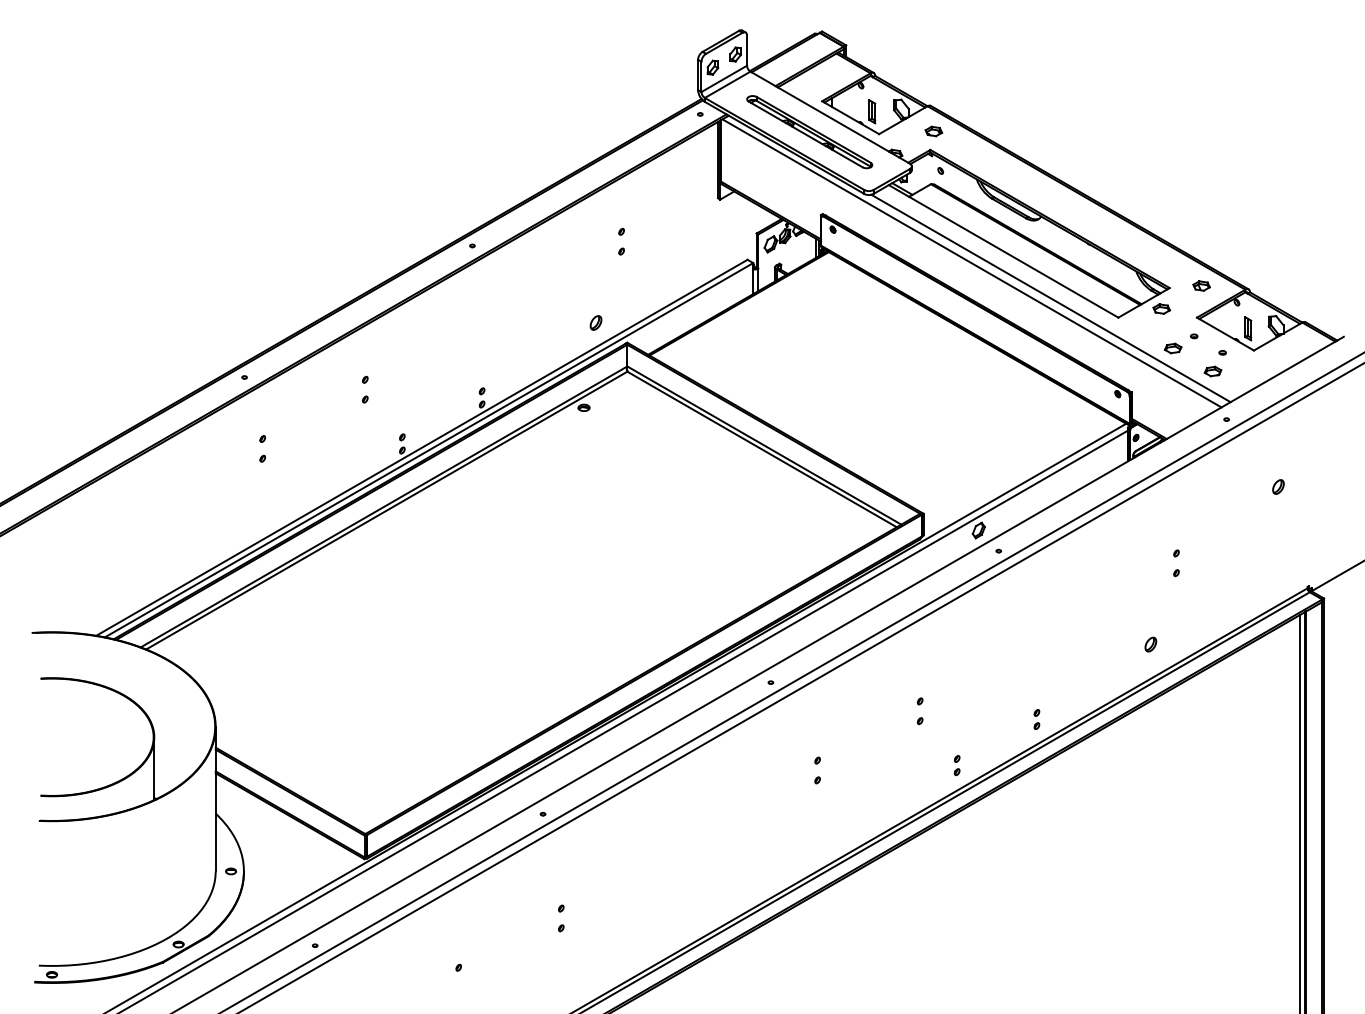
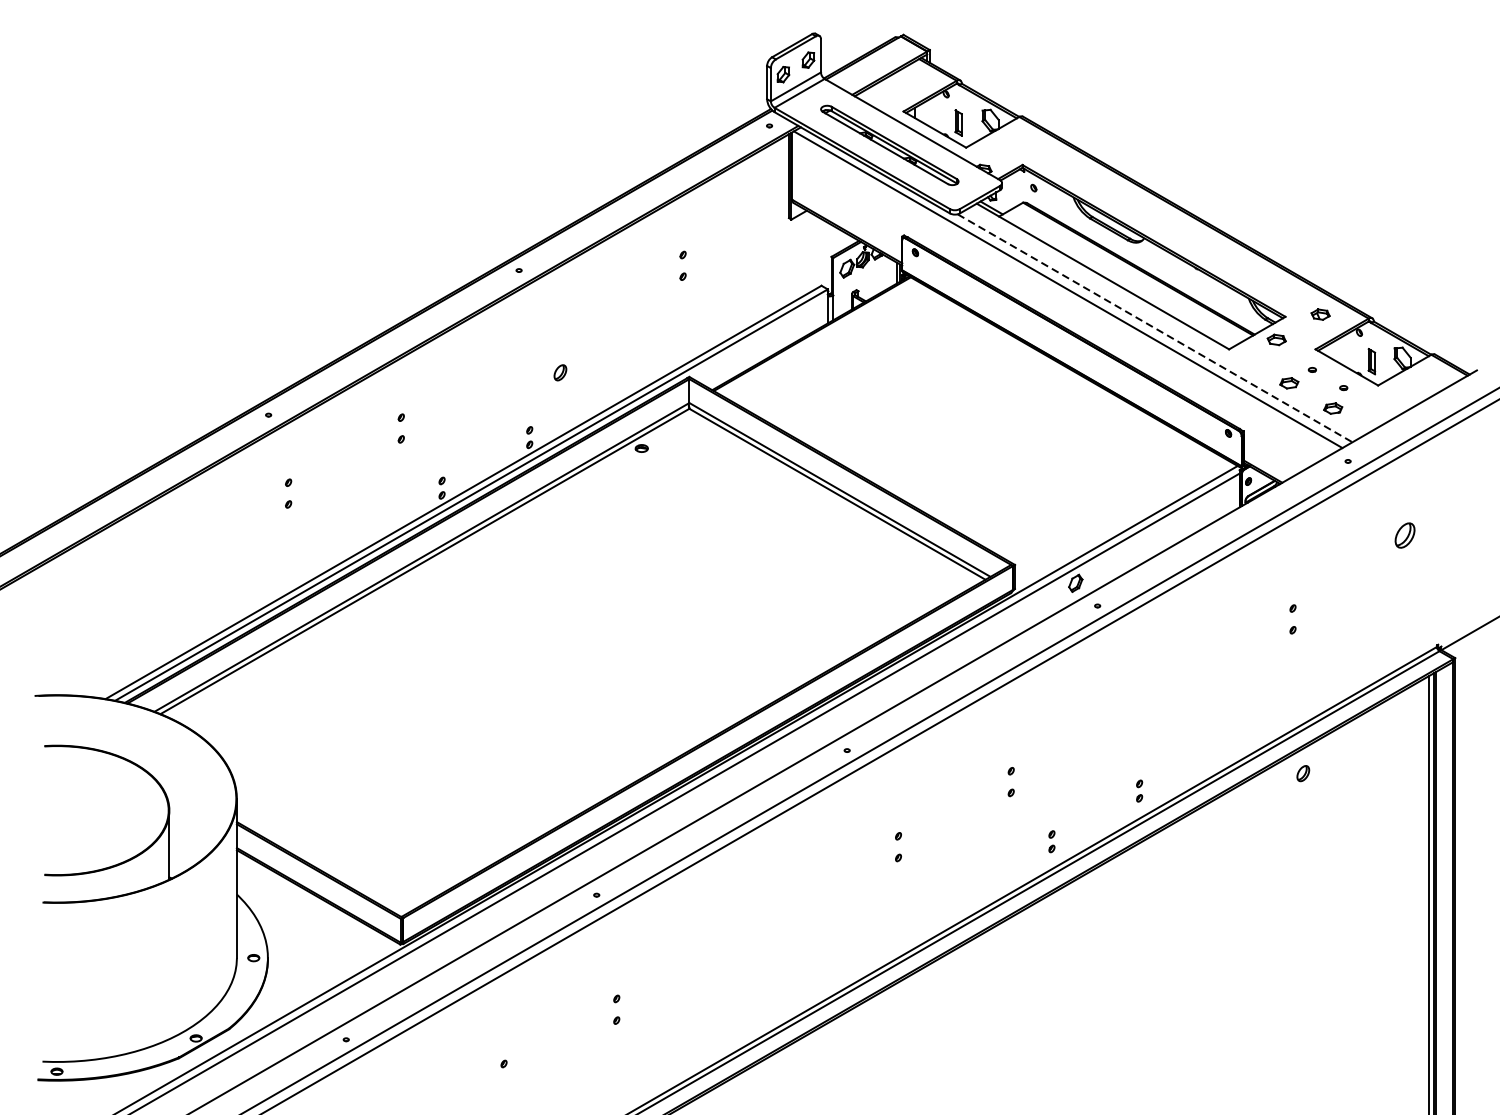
part: (933, 131) -> (1025, 144), removed
line: (1051, 298) -> (1155, 328), solid -> dashed
part: (595, 322) -> (559, 372), moved
part: (1278, 486) -> (1405, 534), size x1.6
part: (1150, 644) -> (1302, 773), moved

